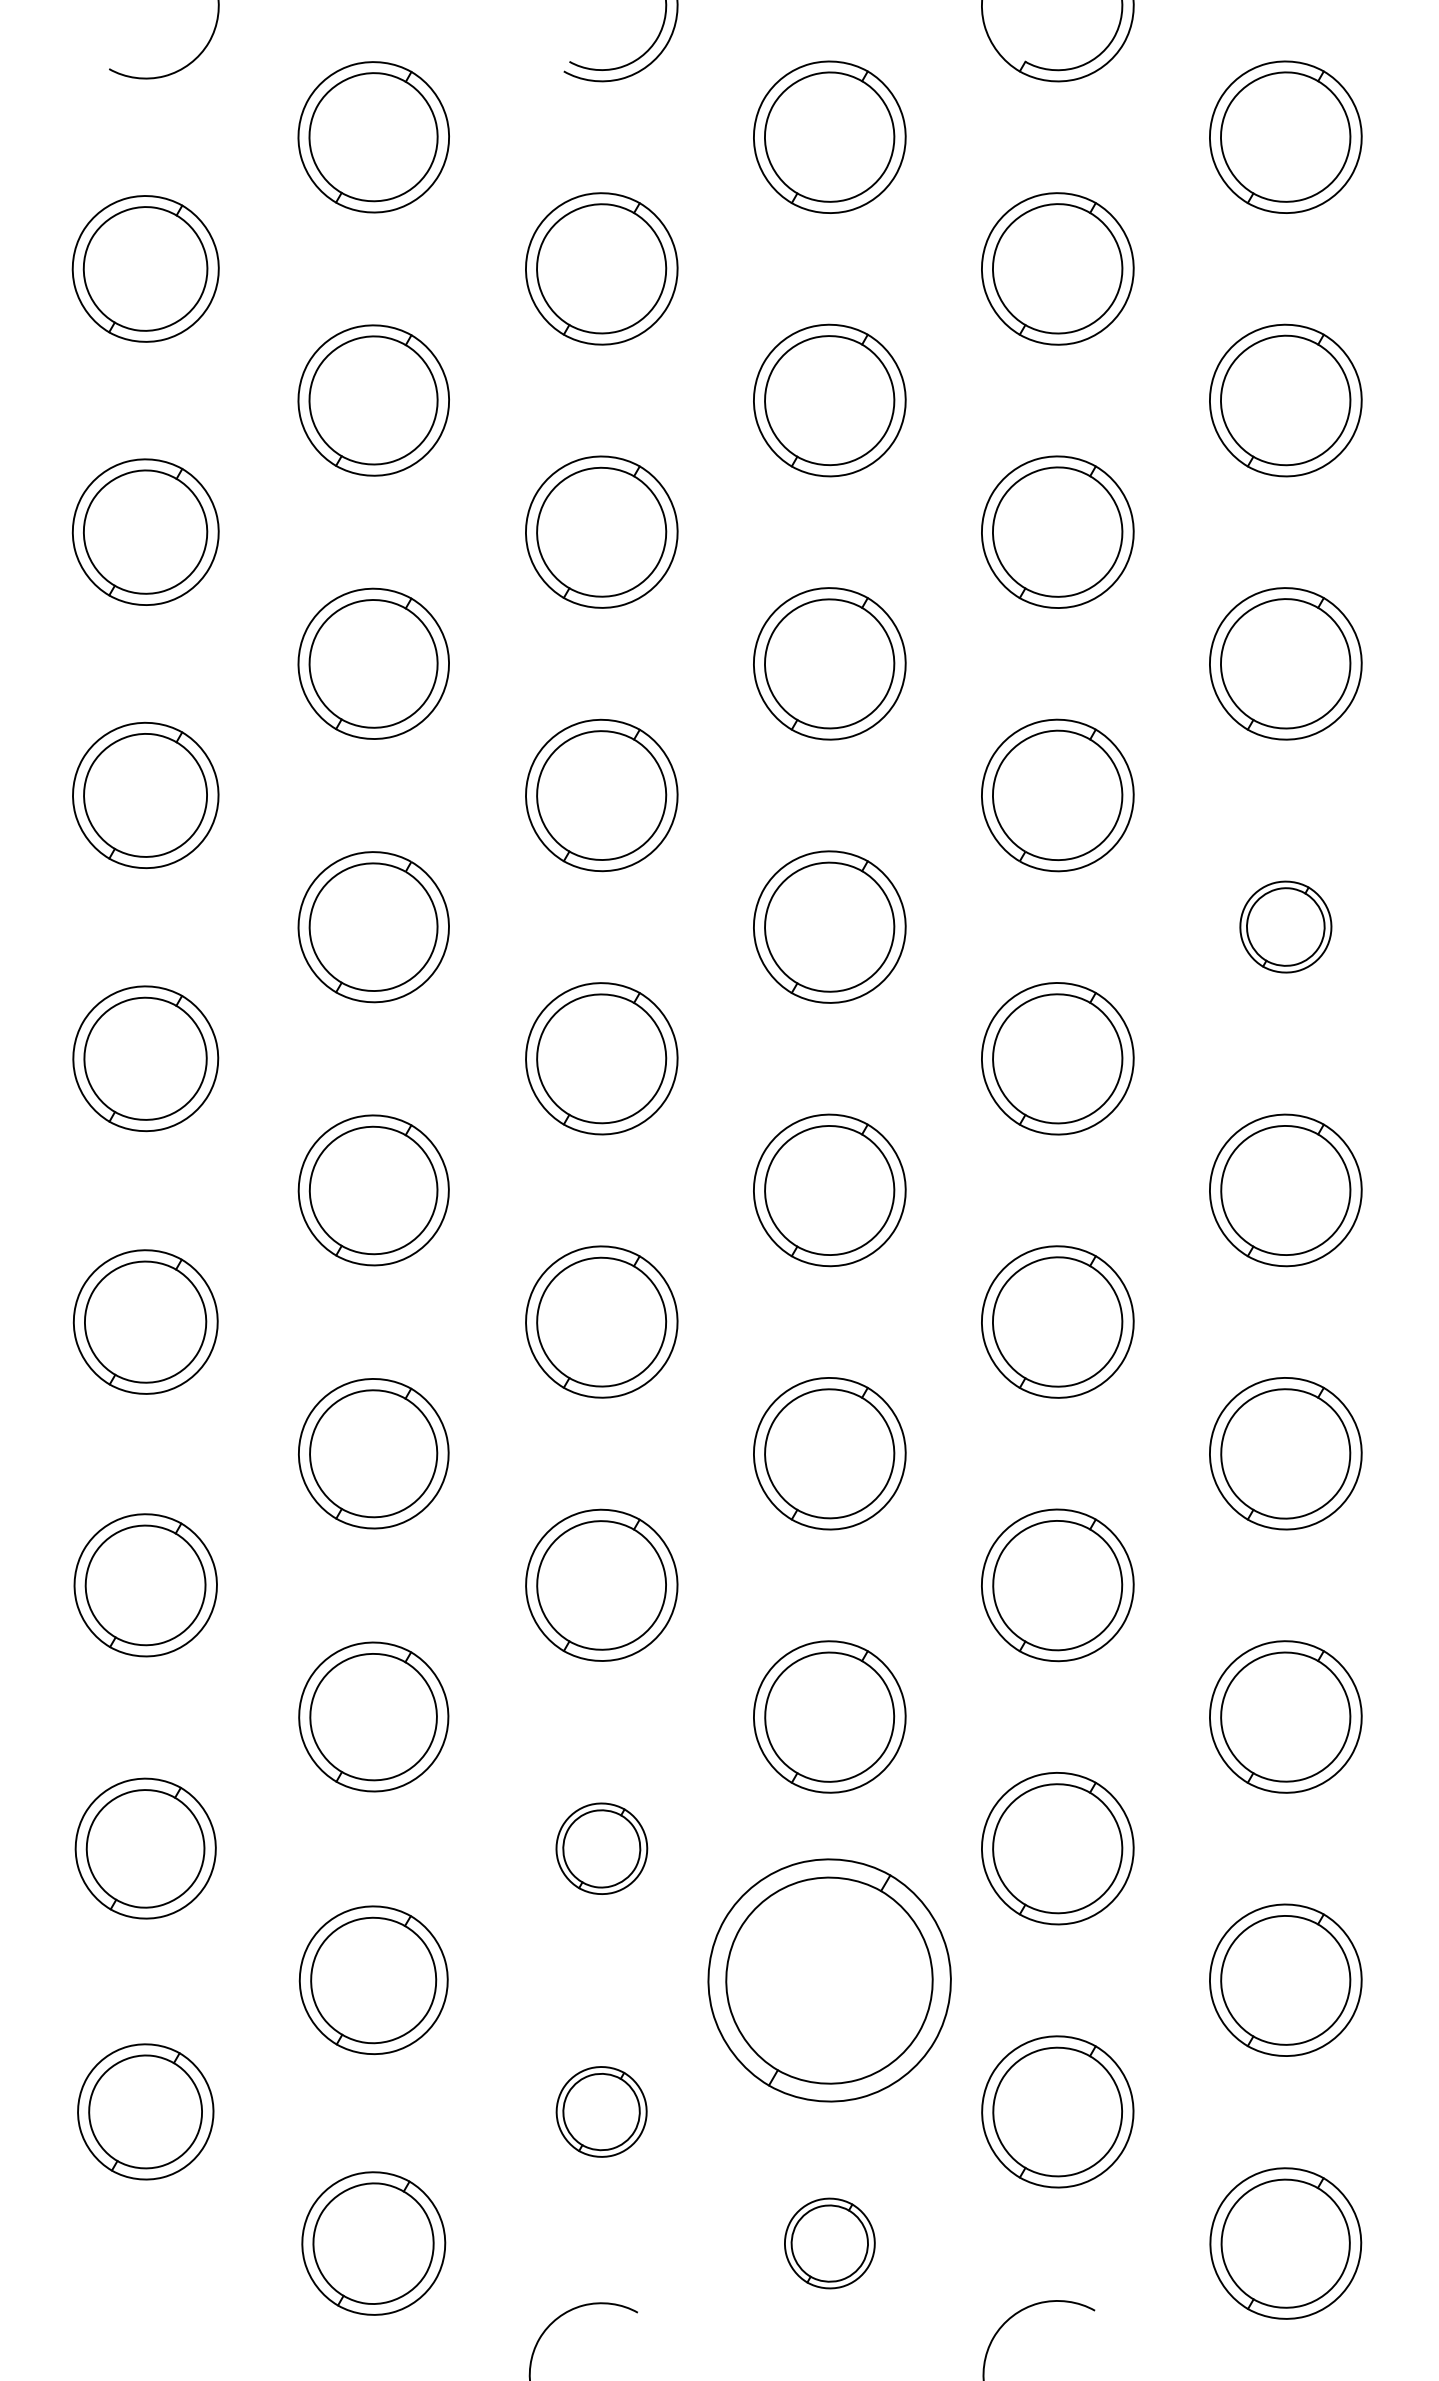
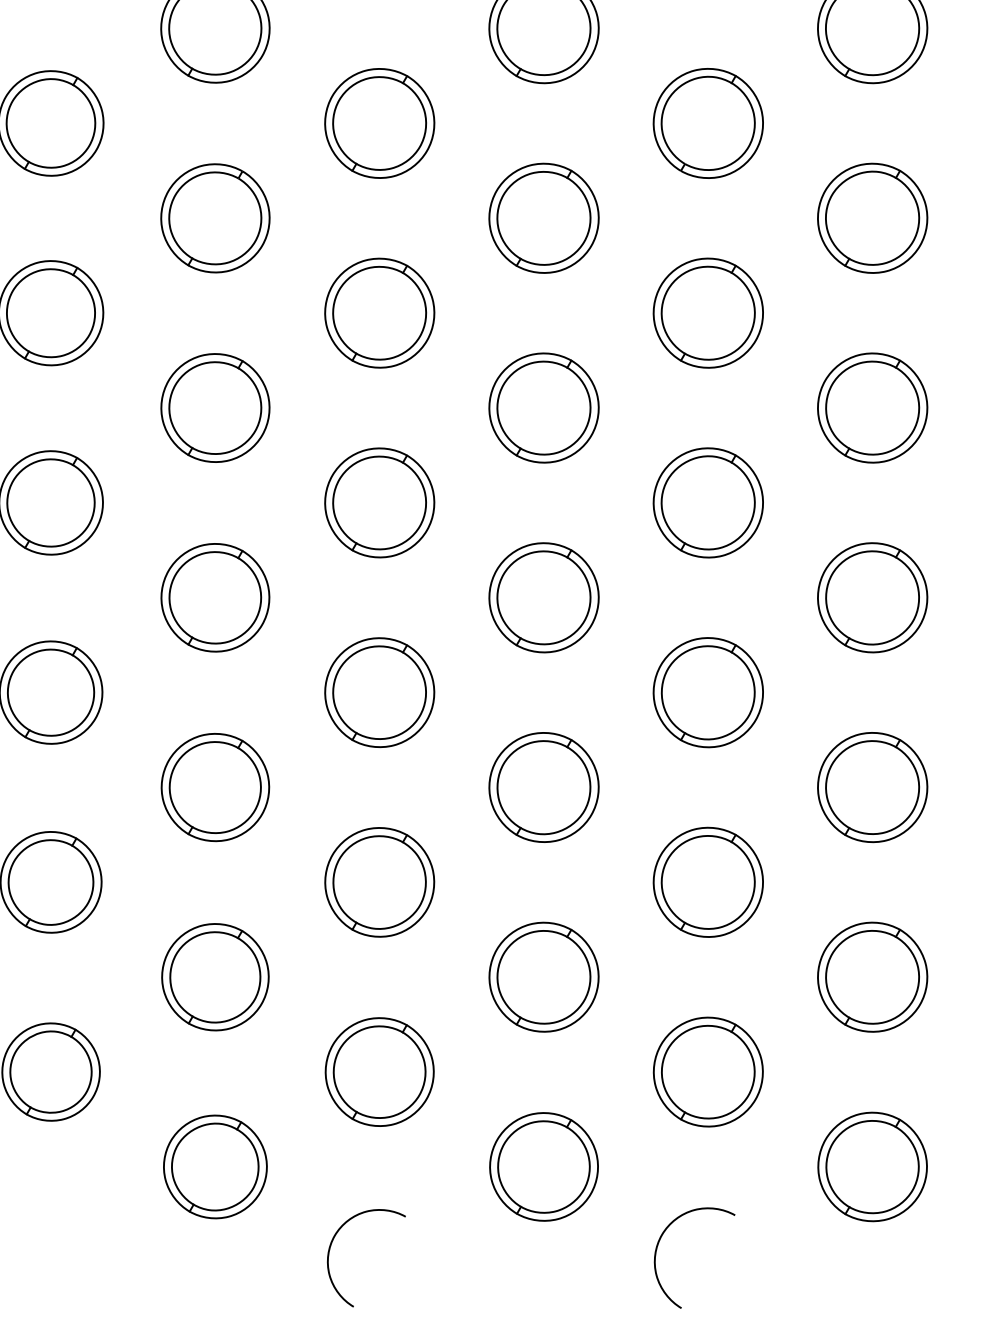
part: (1285, 926) -> (872, 217), size x1.67
part: (601, 1848) -> (379, 882), size x1.67
part: (829, 1979) -> (543, 976), size x0.62
part: (601, 2111) -> (379, 1071), size x1.67
part: (829, 2243) -> (543, 1166), size x1.67

